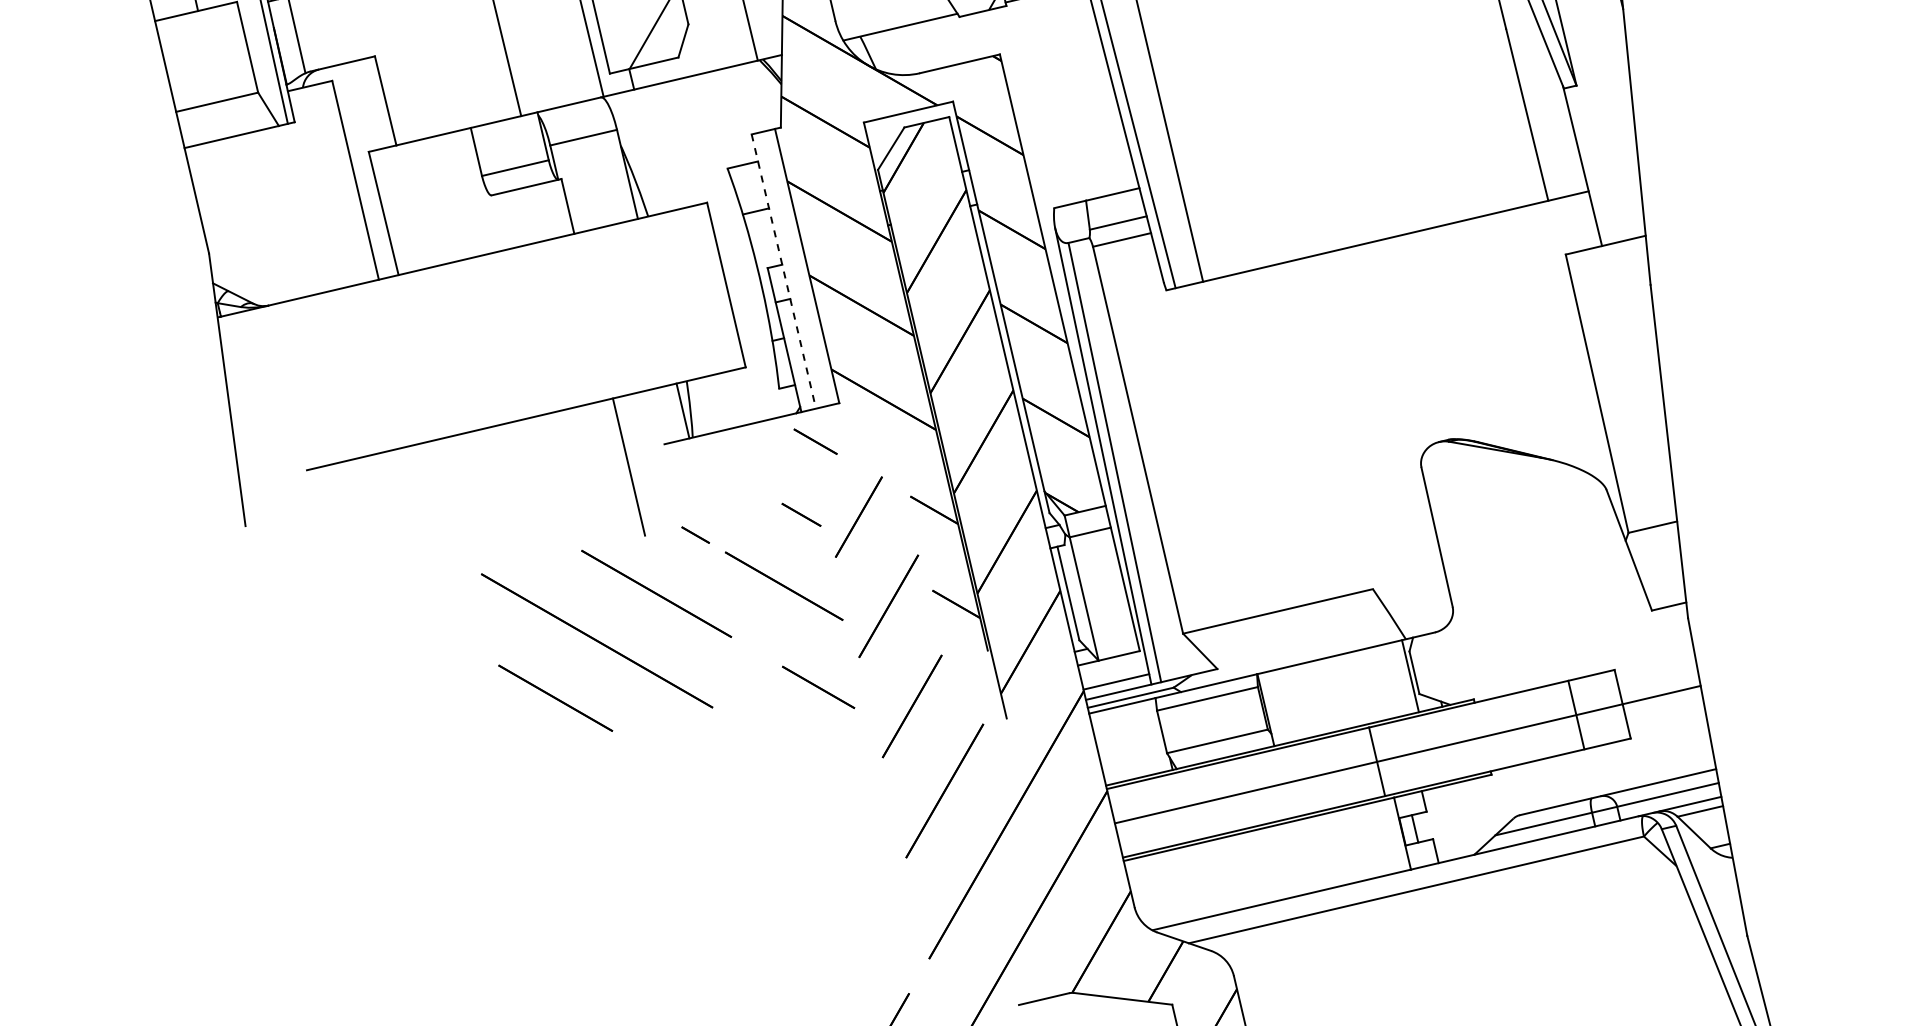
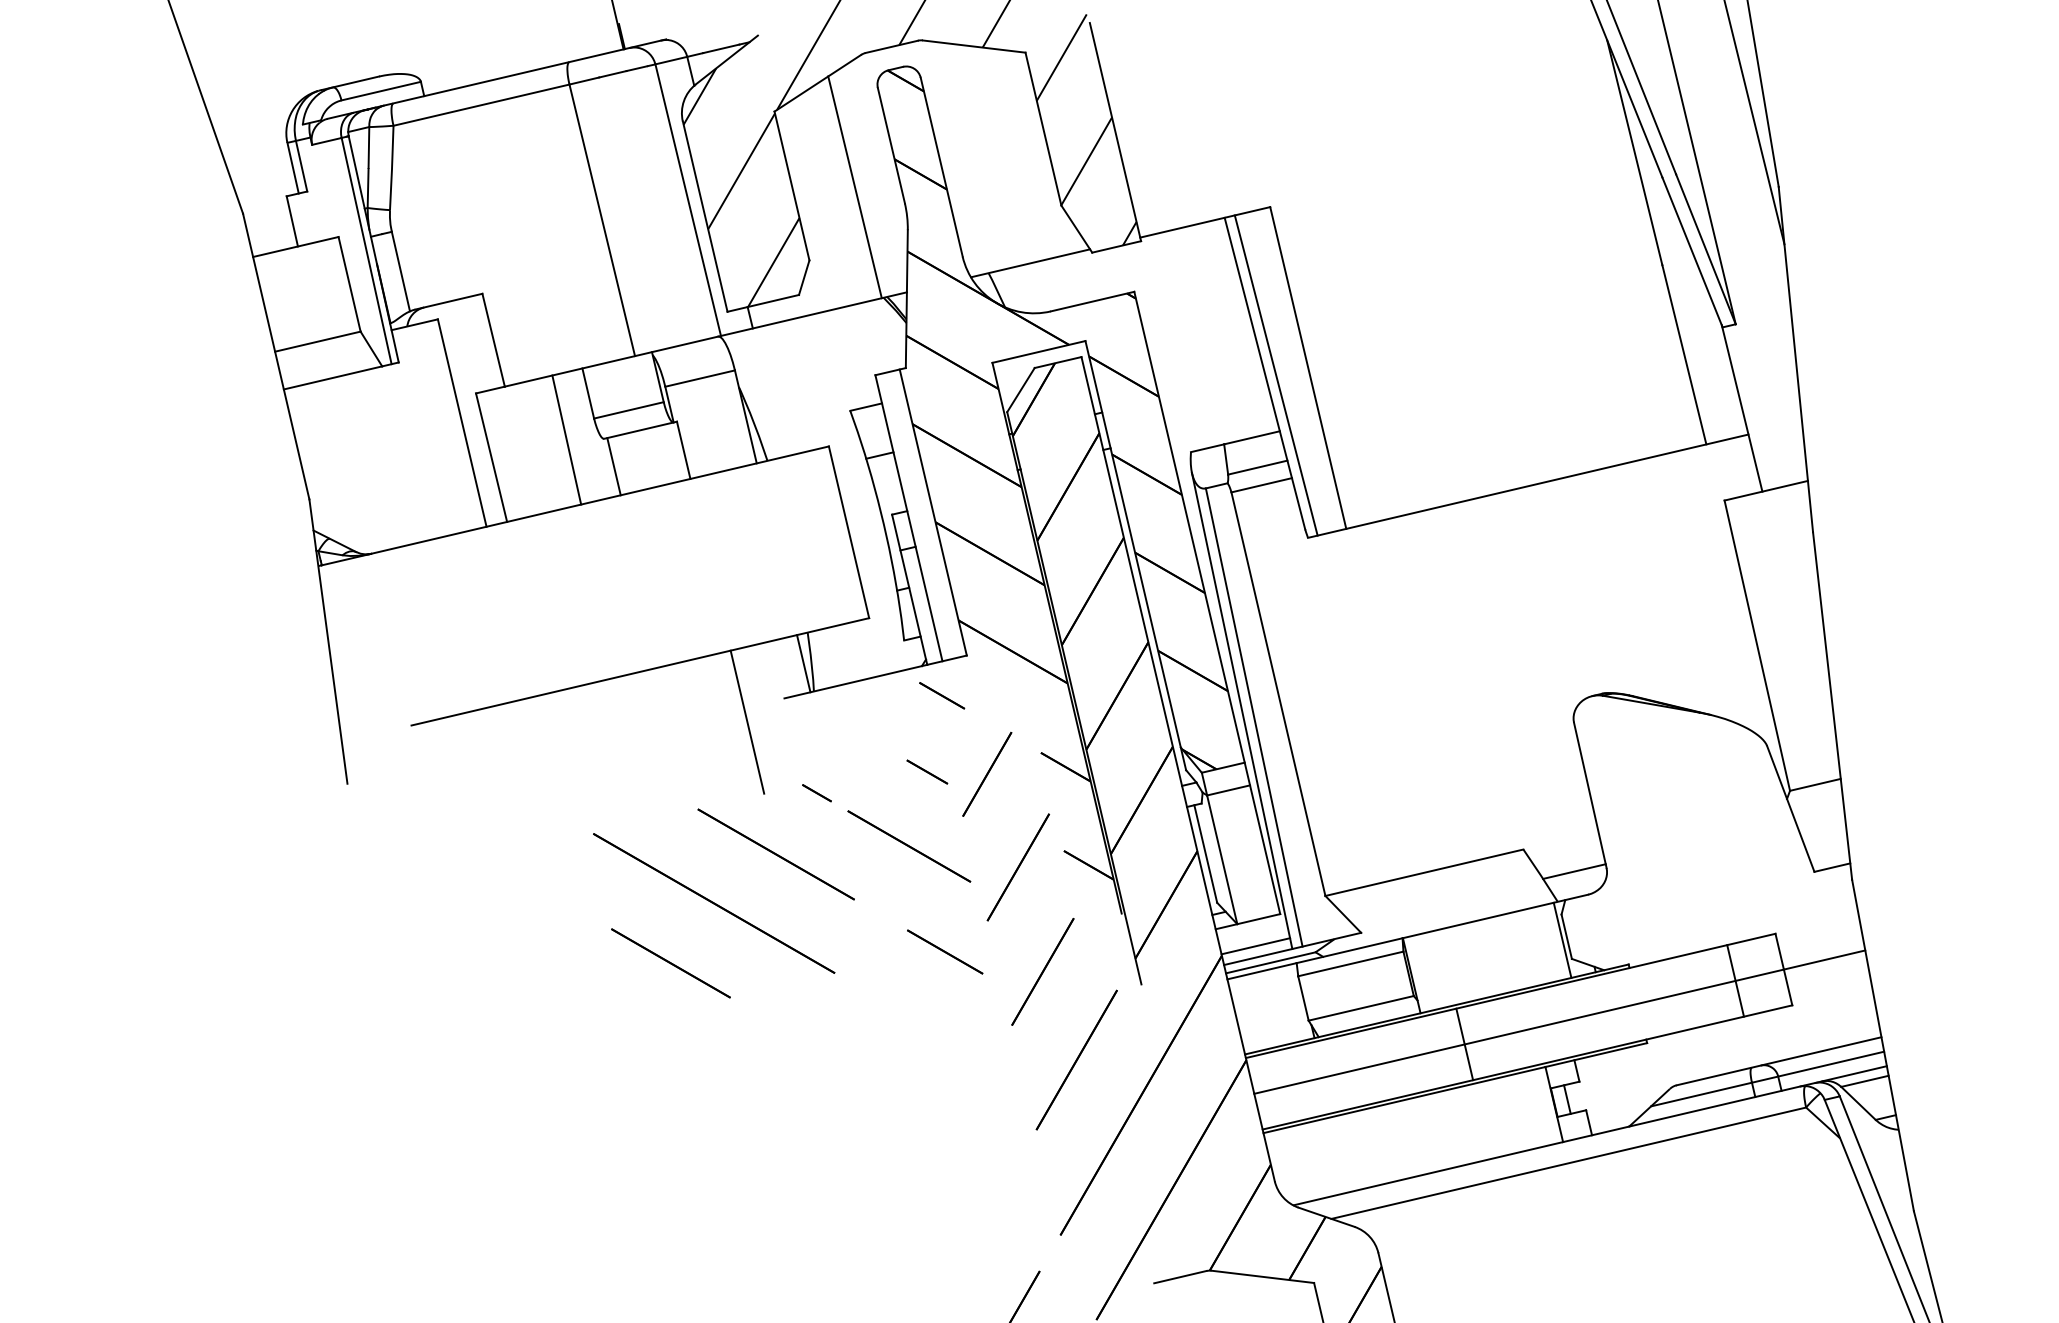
line: (455, 196) -> (566, 439), added
line: (500, 221) -> (613, 466), added
line: (783, 271) -> (908, 518), dashed -> solid
line: (1421, 610) -> (1574, 871), added
line: (1376, 761) -> (1464, 1044), moved

